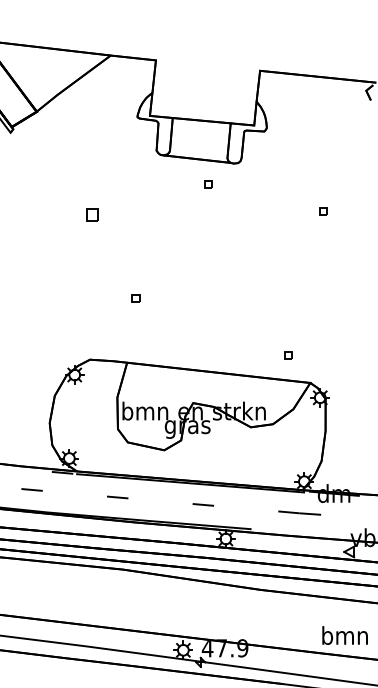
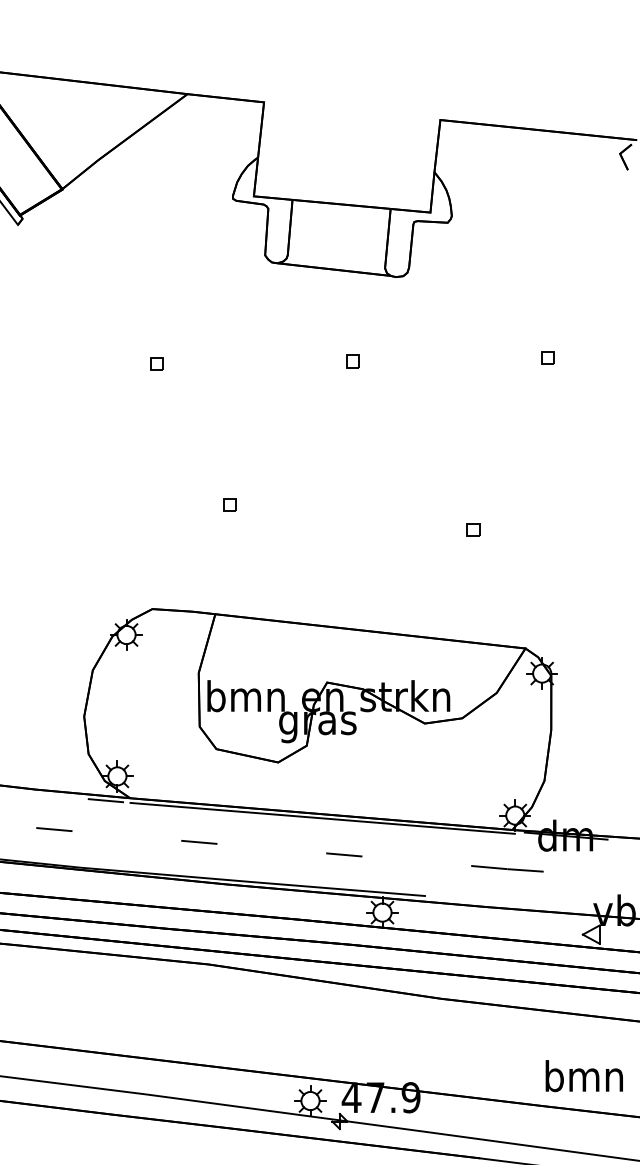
part: (208, 184) -> (353, 361), moved
part: (92, 215) -> (156, 364), size x0.62
part: (288, 355) -> (473, 529), moved

